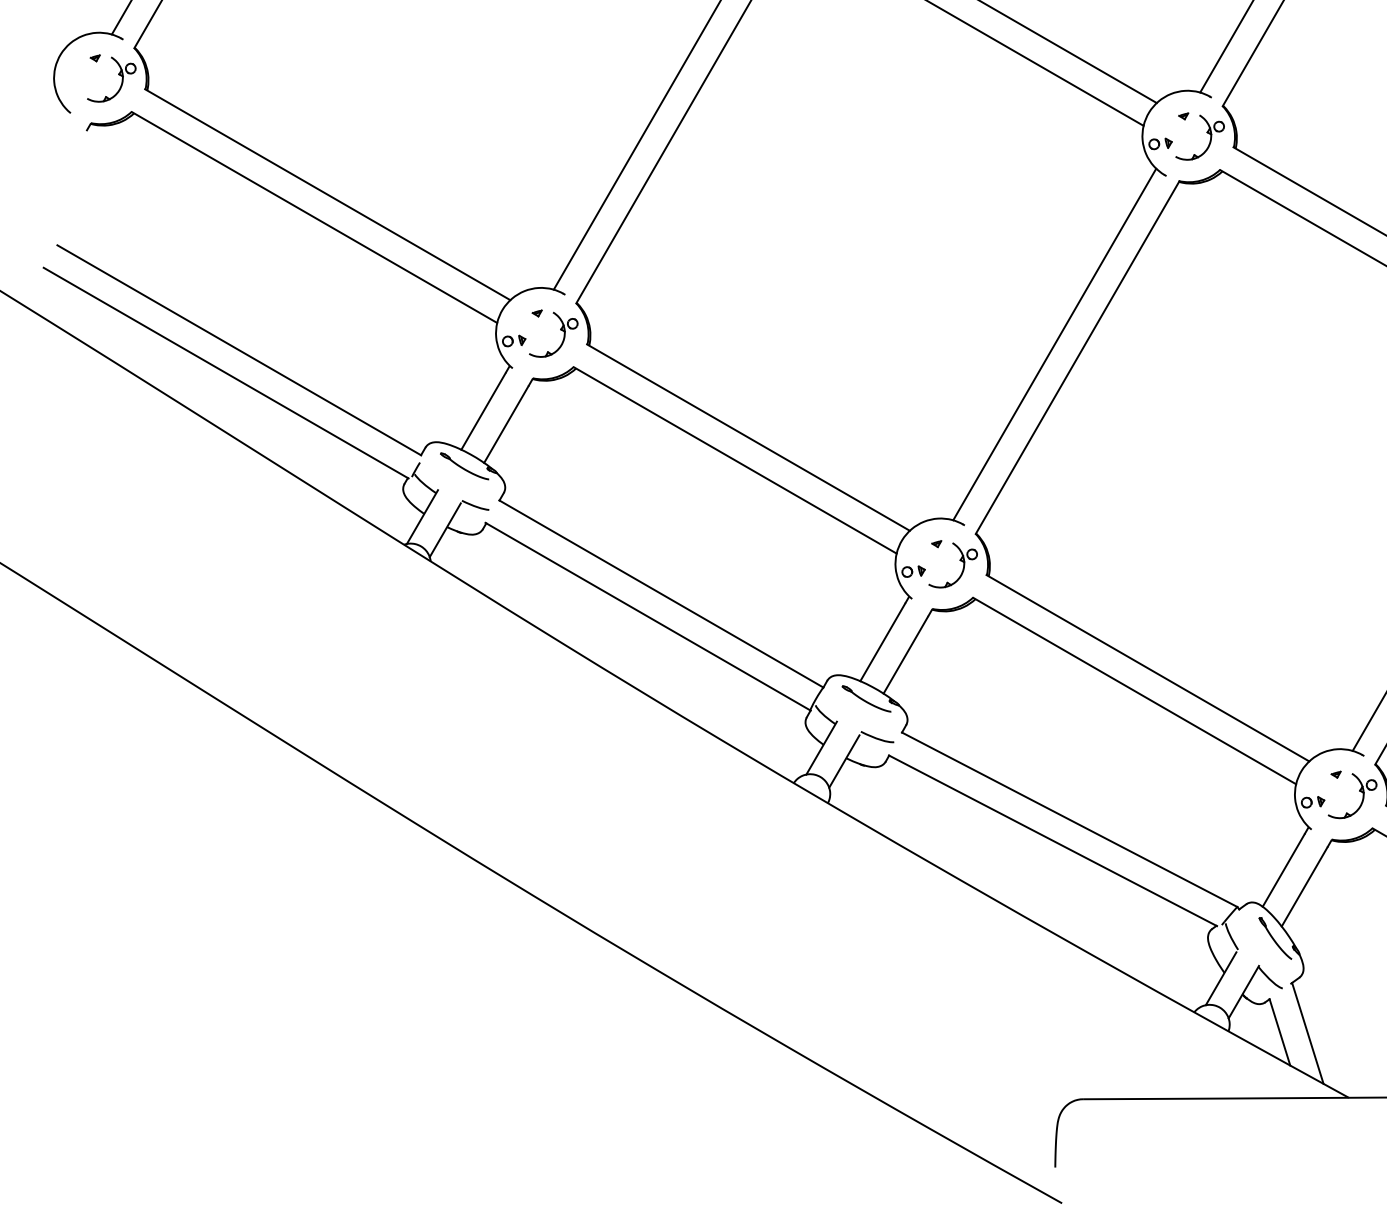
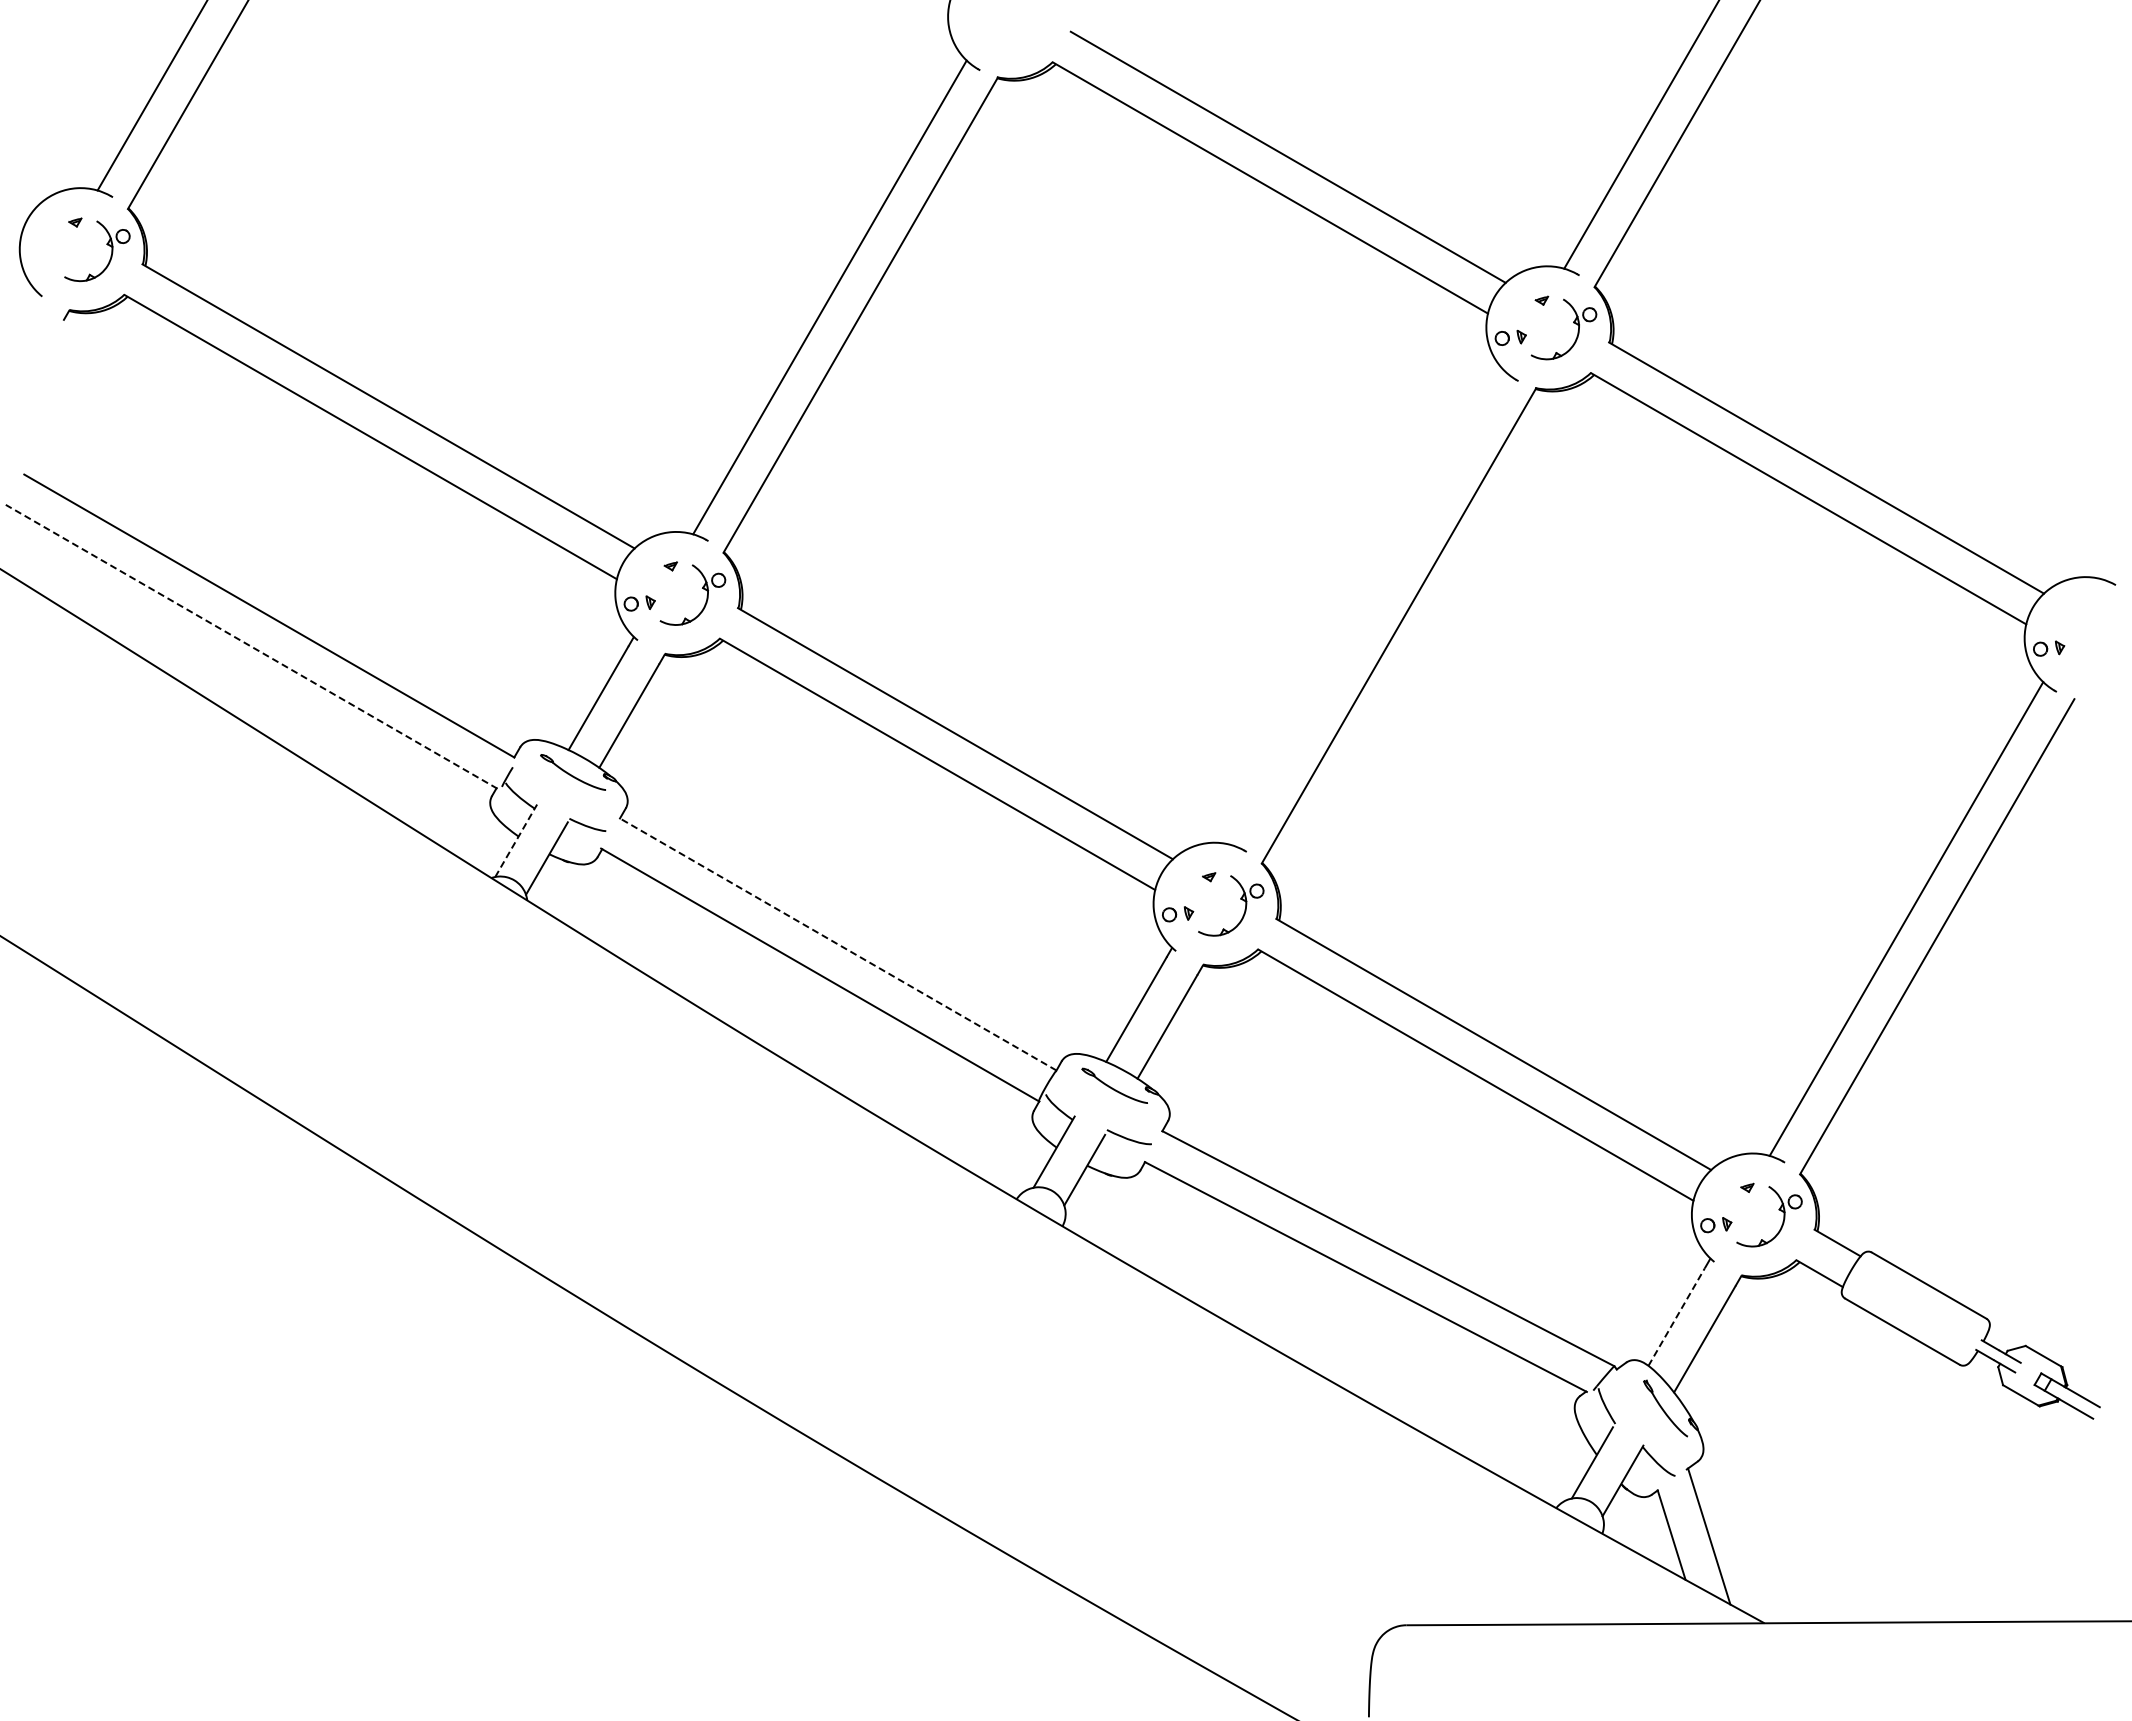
line: (1054, 344) -> (1367, 608), removed
line: (226, 372) -> (251, 646), solid -> dashed
line: (422, 516) -> (516, 840), solid -> dashed
line: (660, 594) -> (837, 944), solid -> dashed
line: (1283, 870) -> (1676, 1316), solid -> dashed

